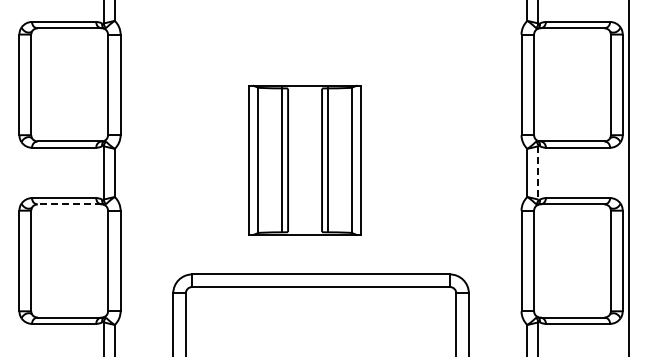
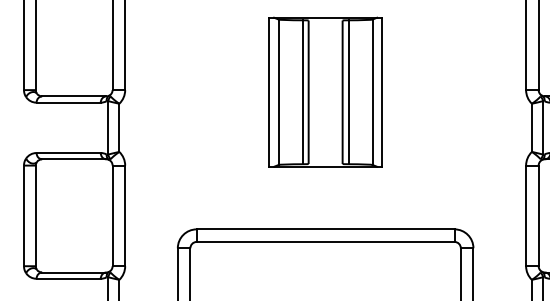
part: (304, 159) -> (325, 91), moved
line: (538, 172) -> (543, 127), dashed -> solid
line: (69, 204) -> (74, 159), dashed -> solid

